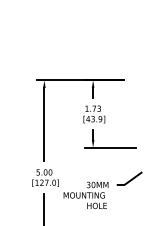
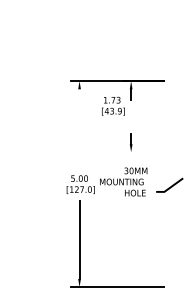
text: (94, 113) -> (113, 105), moved
line: (44, 124) -> (79, 127), removed
line: (110, 147) -> (149, 152), removed
text: (85, 194) -> (123, 181), moved

